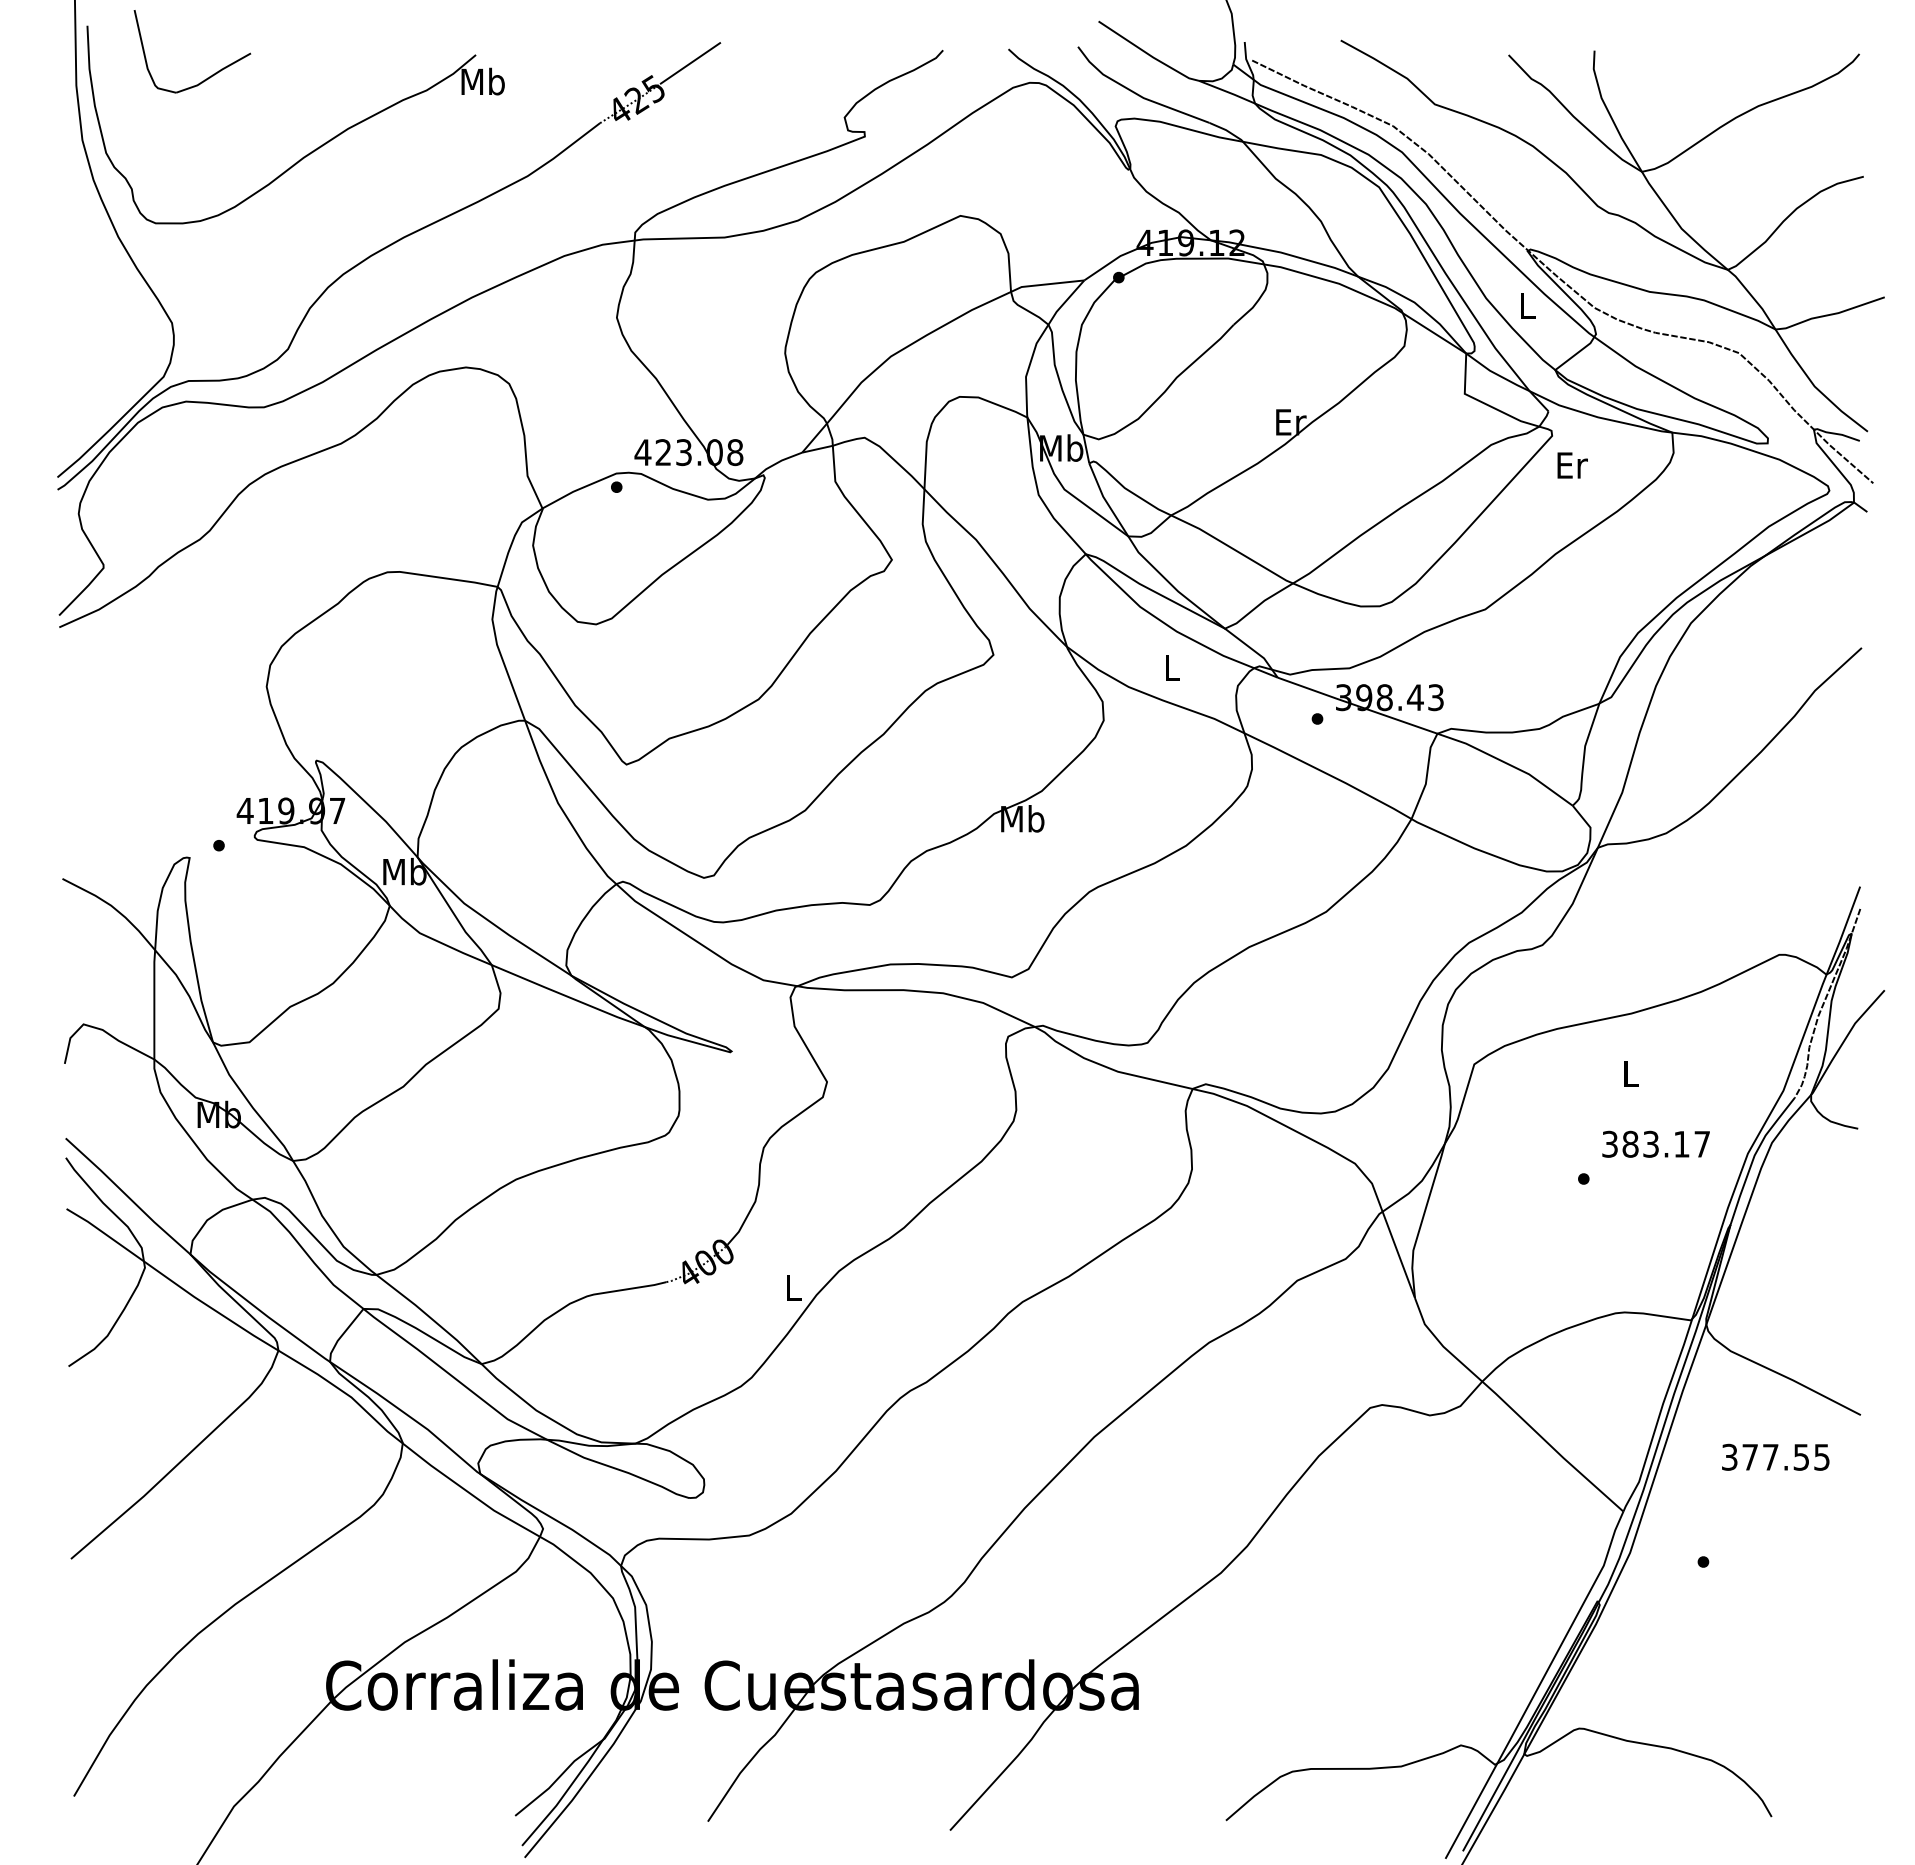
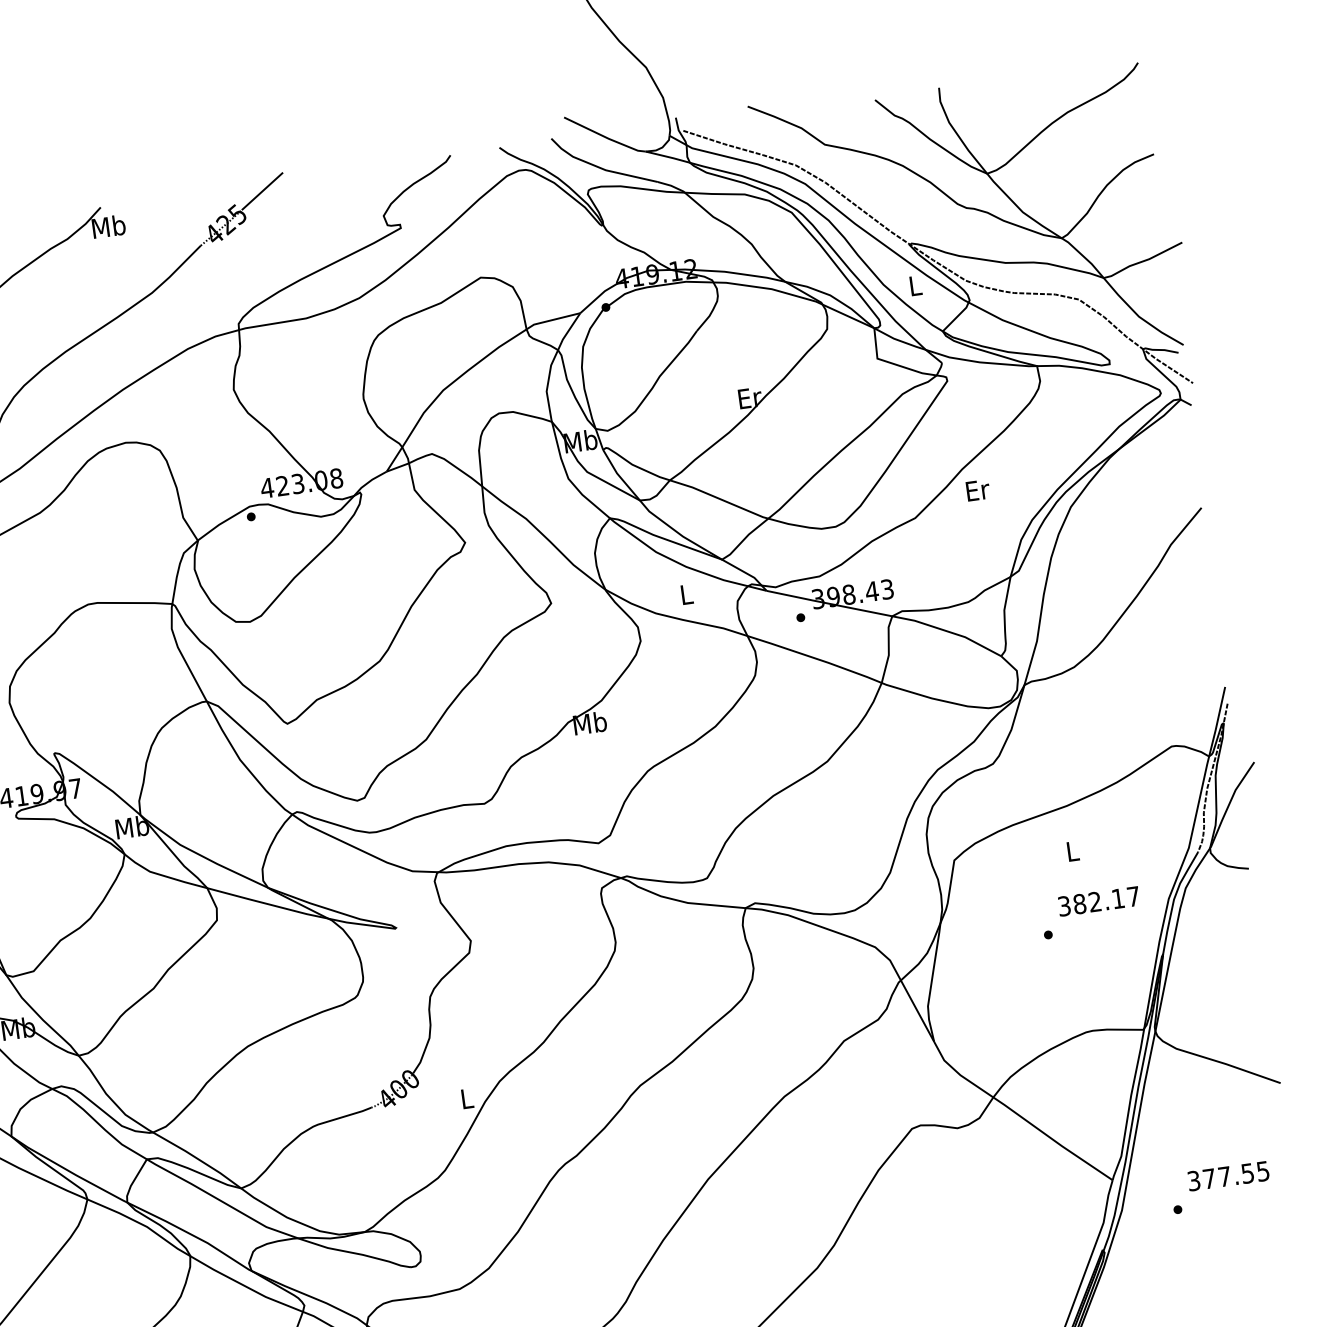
text: (1572, 465) -> (978, 490), moved
text: (1650, 1144) -> (1094, 902), 383.17 -> 382.17
text: (1775, 1456) -> (1228, 1175), moved

